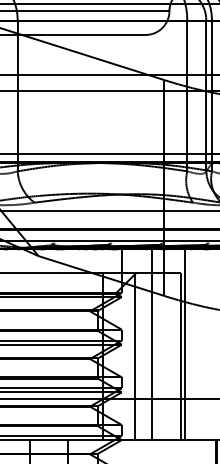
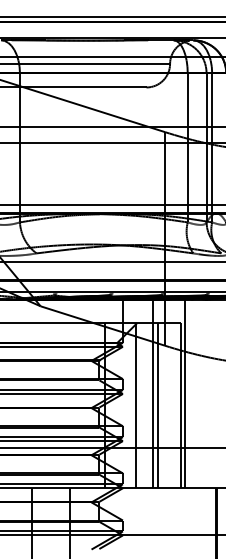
line: (156, 356) -> (157, 405), added

